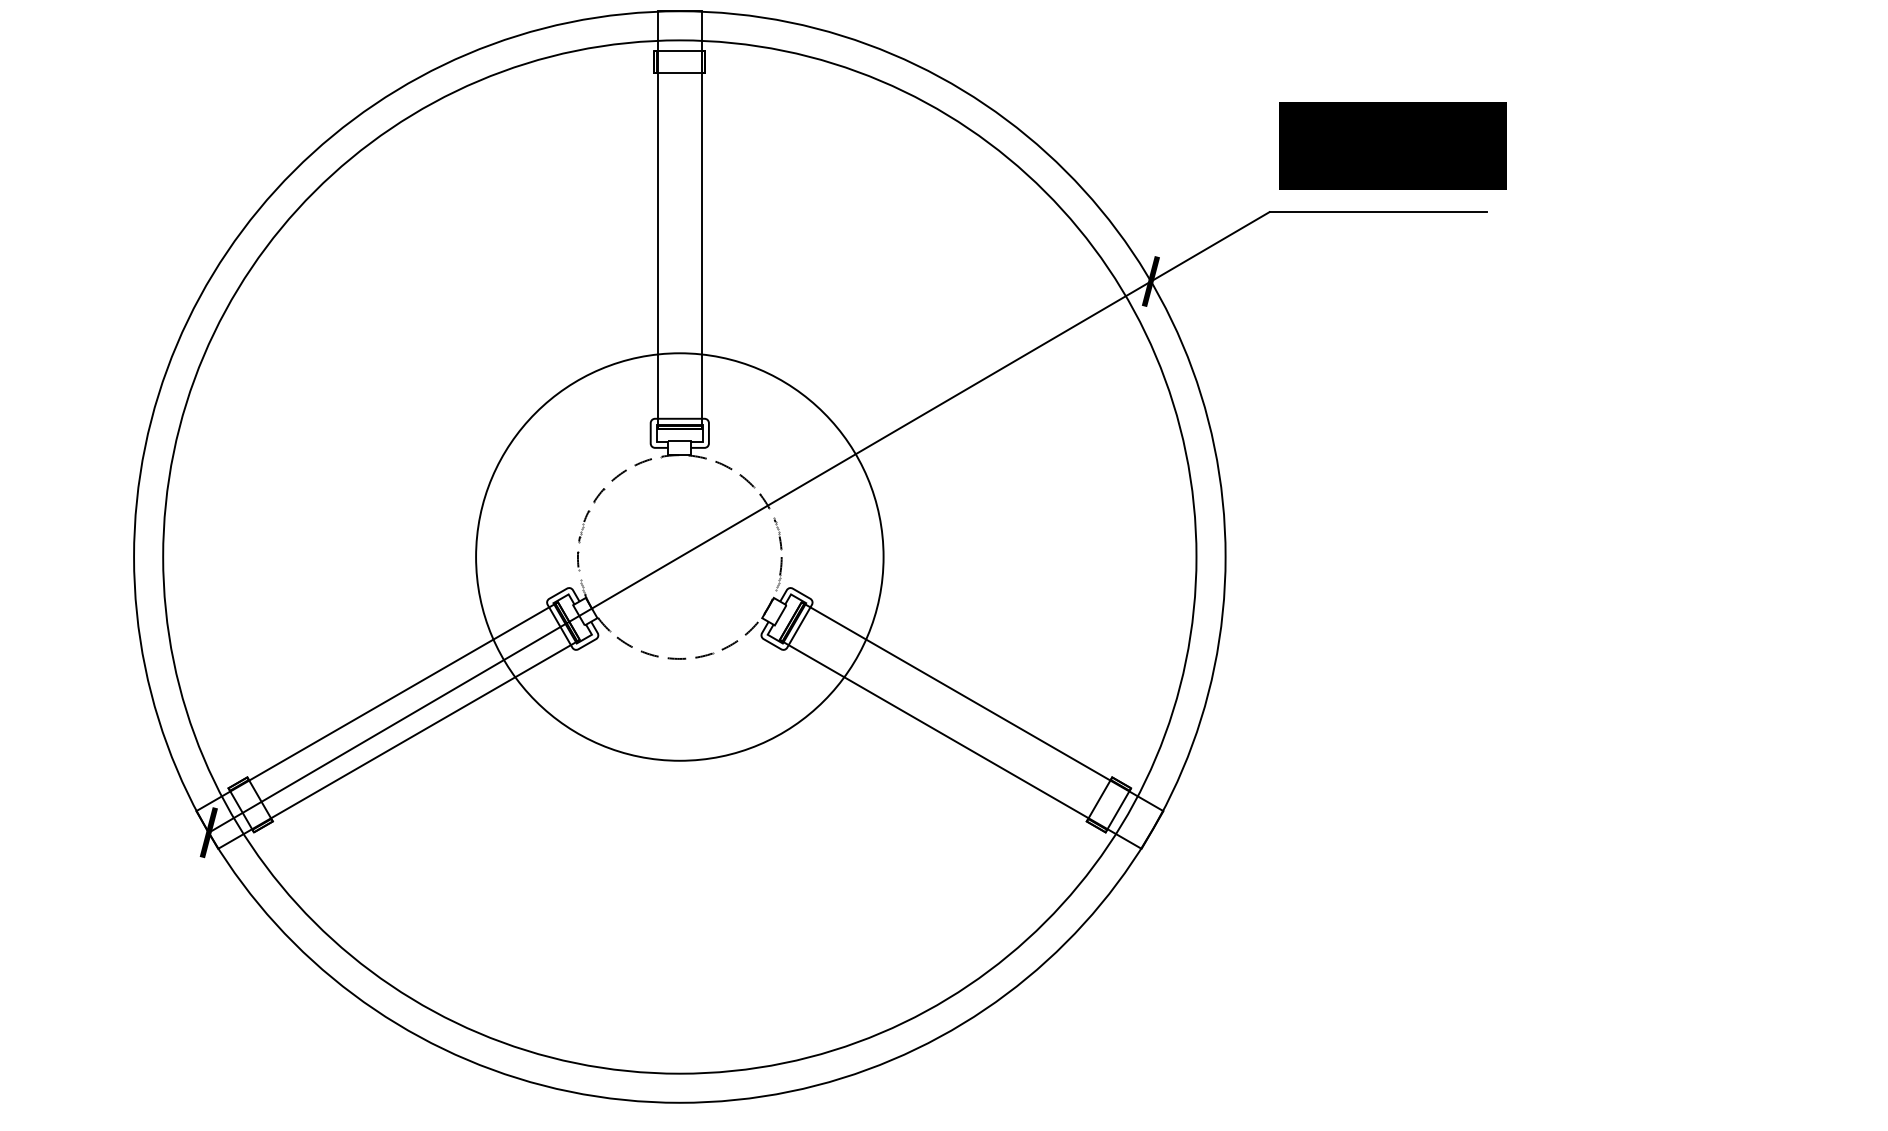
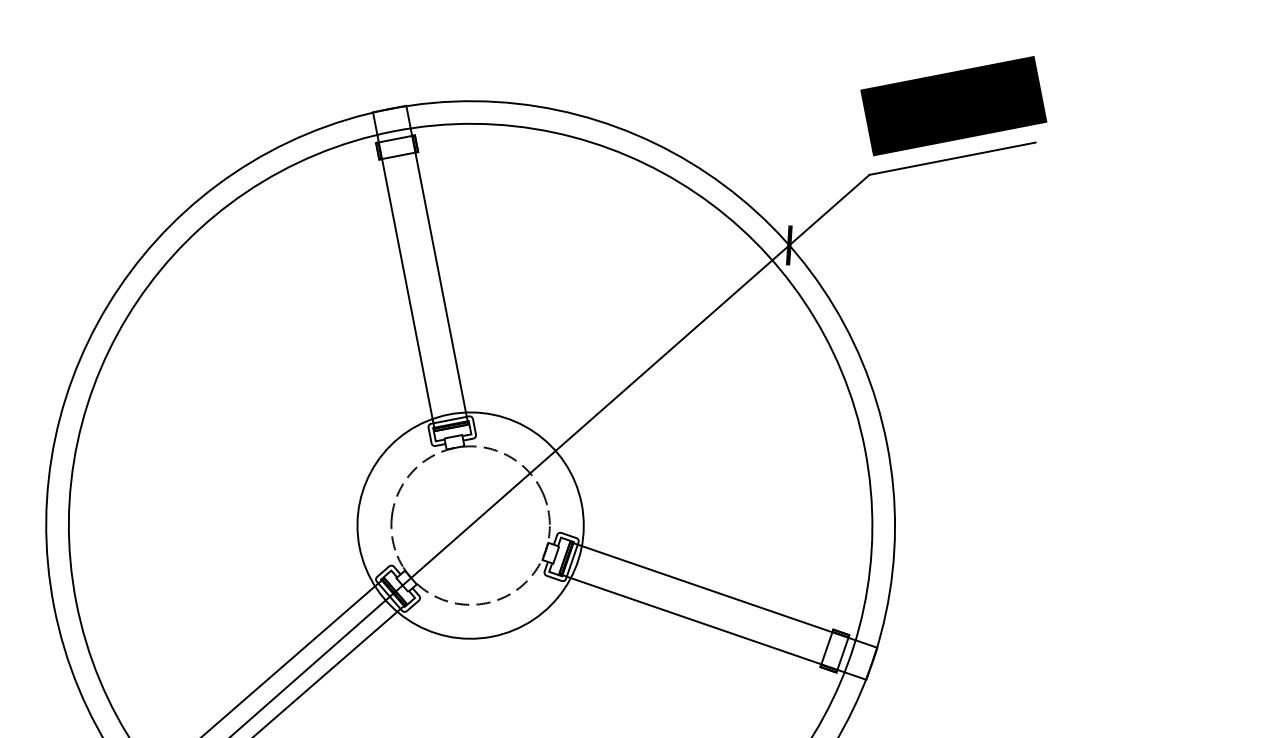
circle: (679, 556) -> (470, 525), size x0.71

